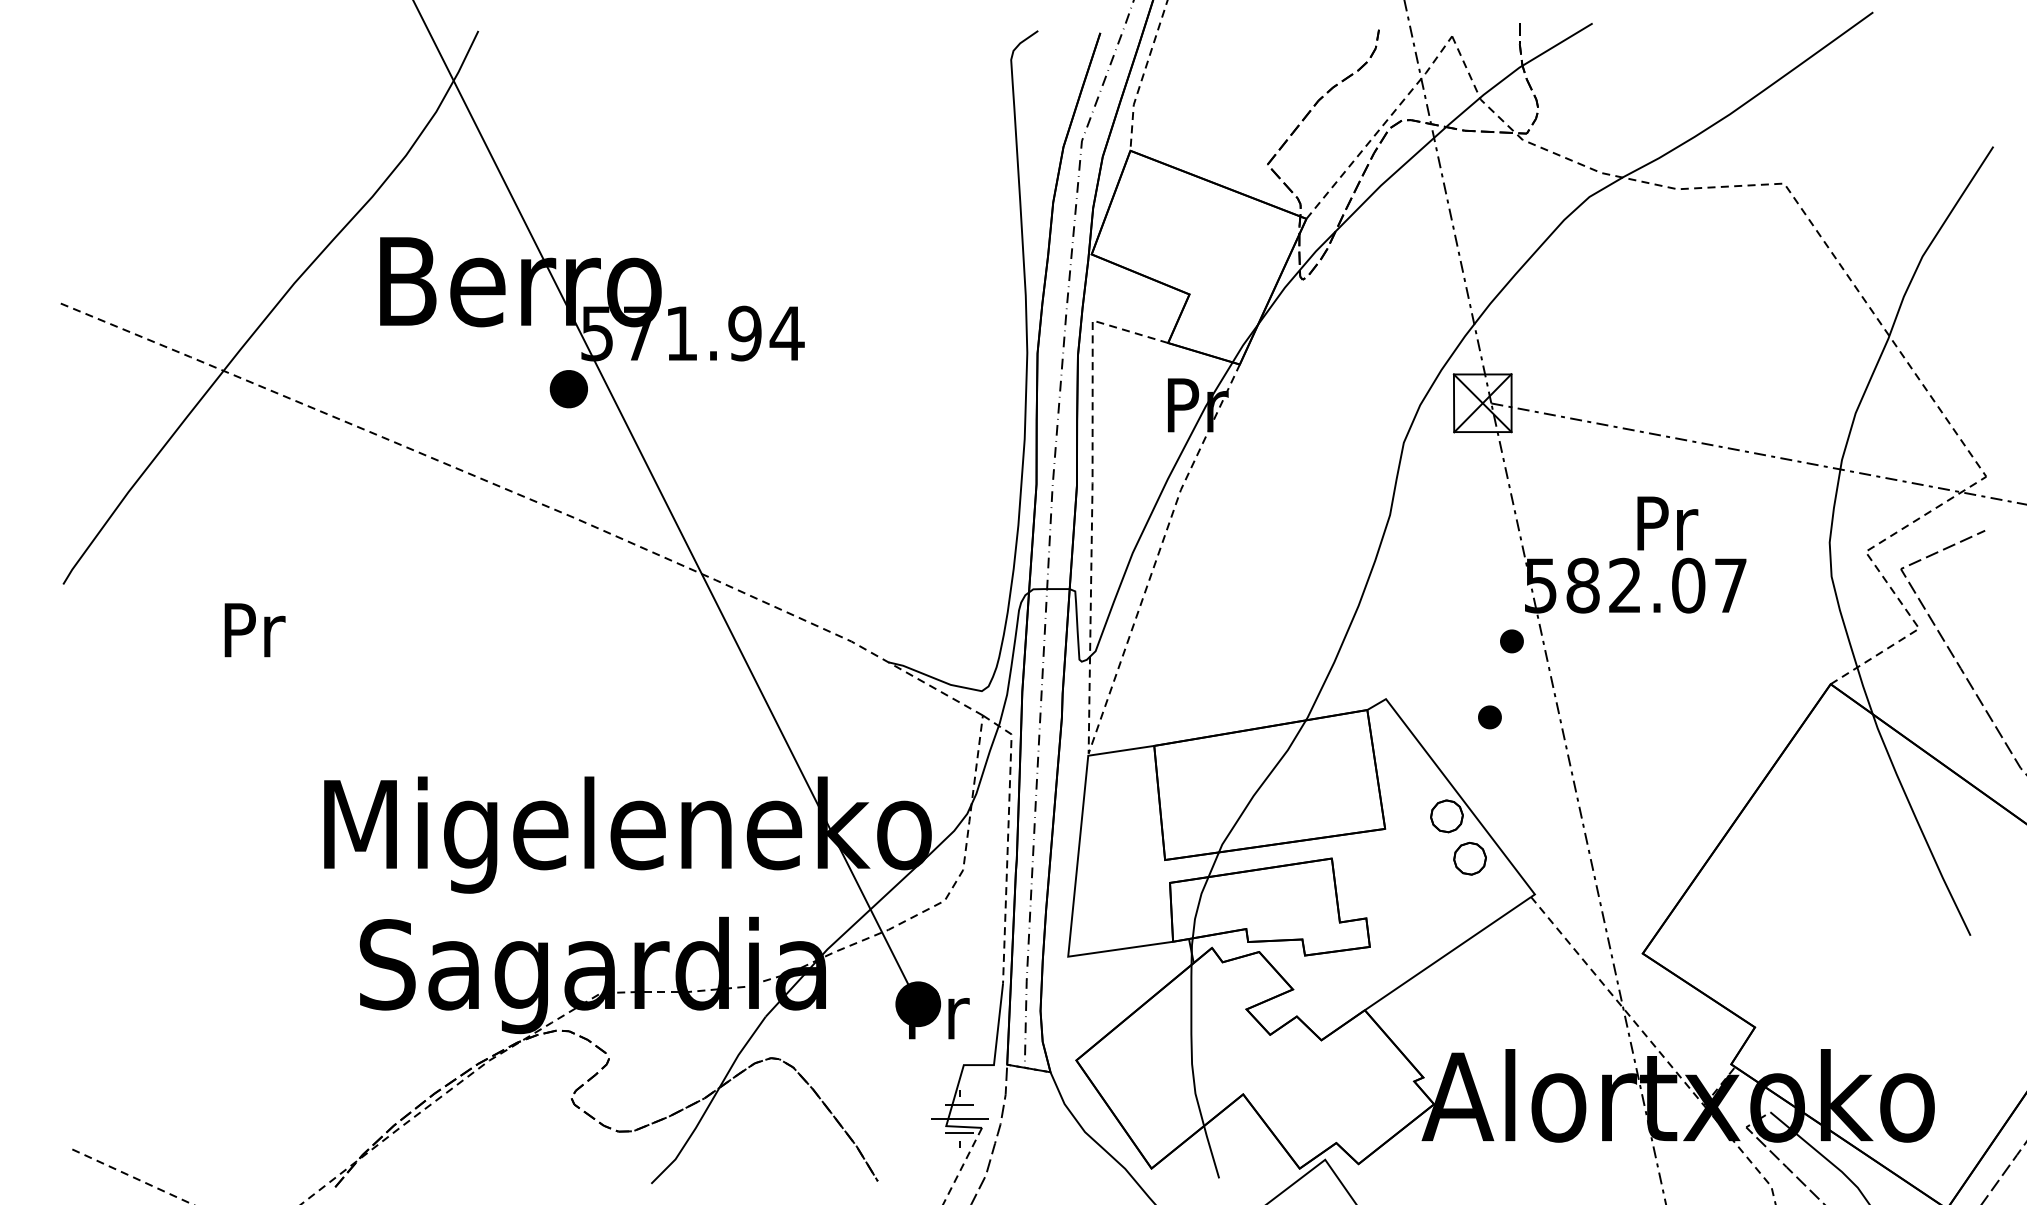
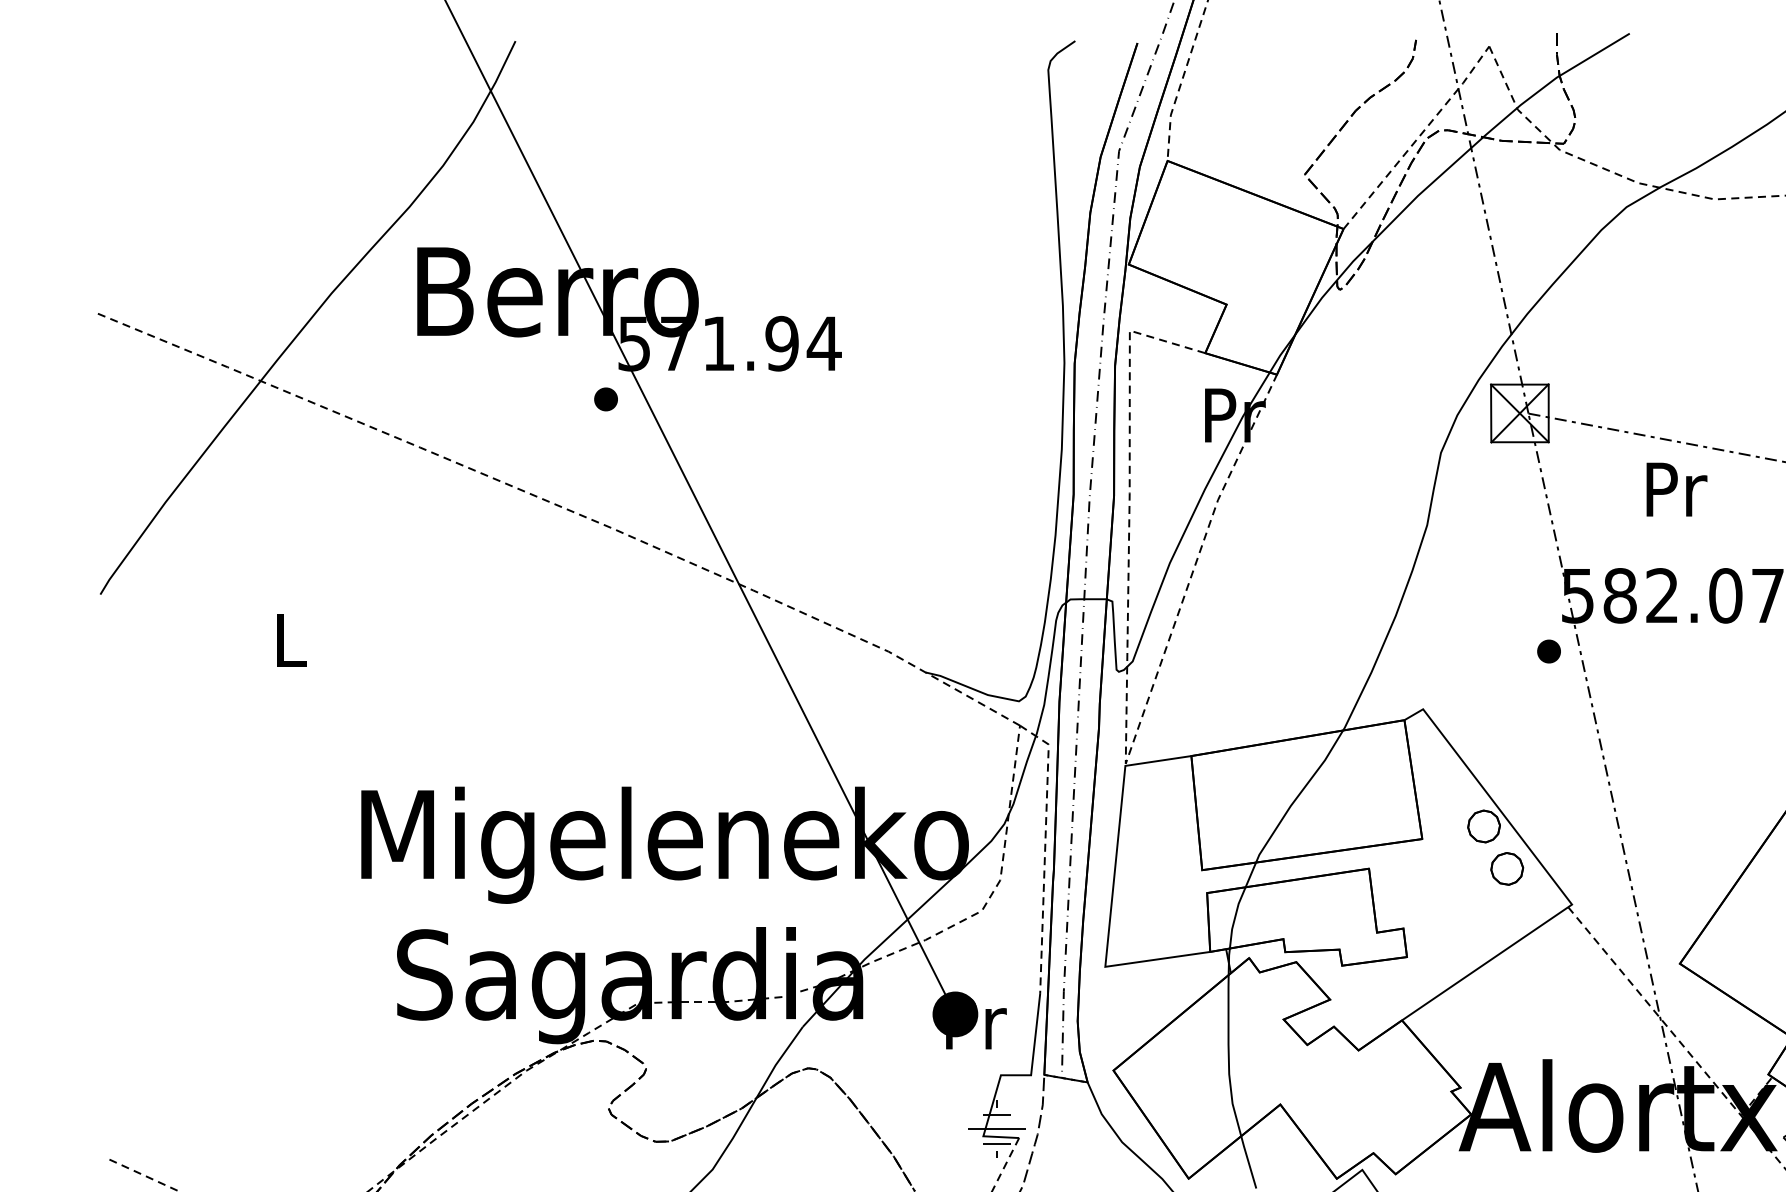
part: (568, 389) -> (605, 399), size x0.62
text: (1667, 523) -> (1676, 489), moved
text: (254, 630) -> (291, 640), Pr -> L
part: (1489, 717) -> (1526, 727), removed

